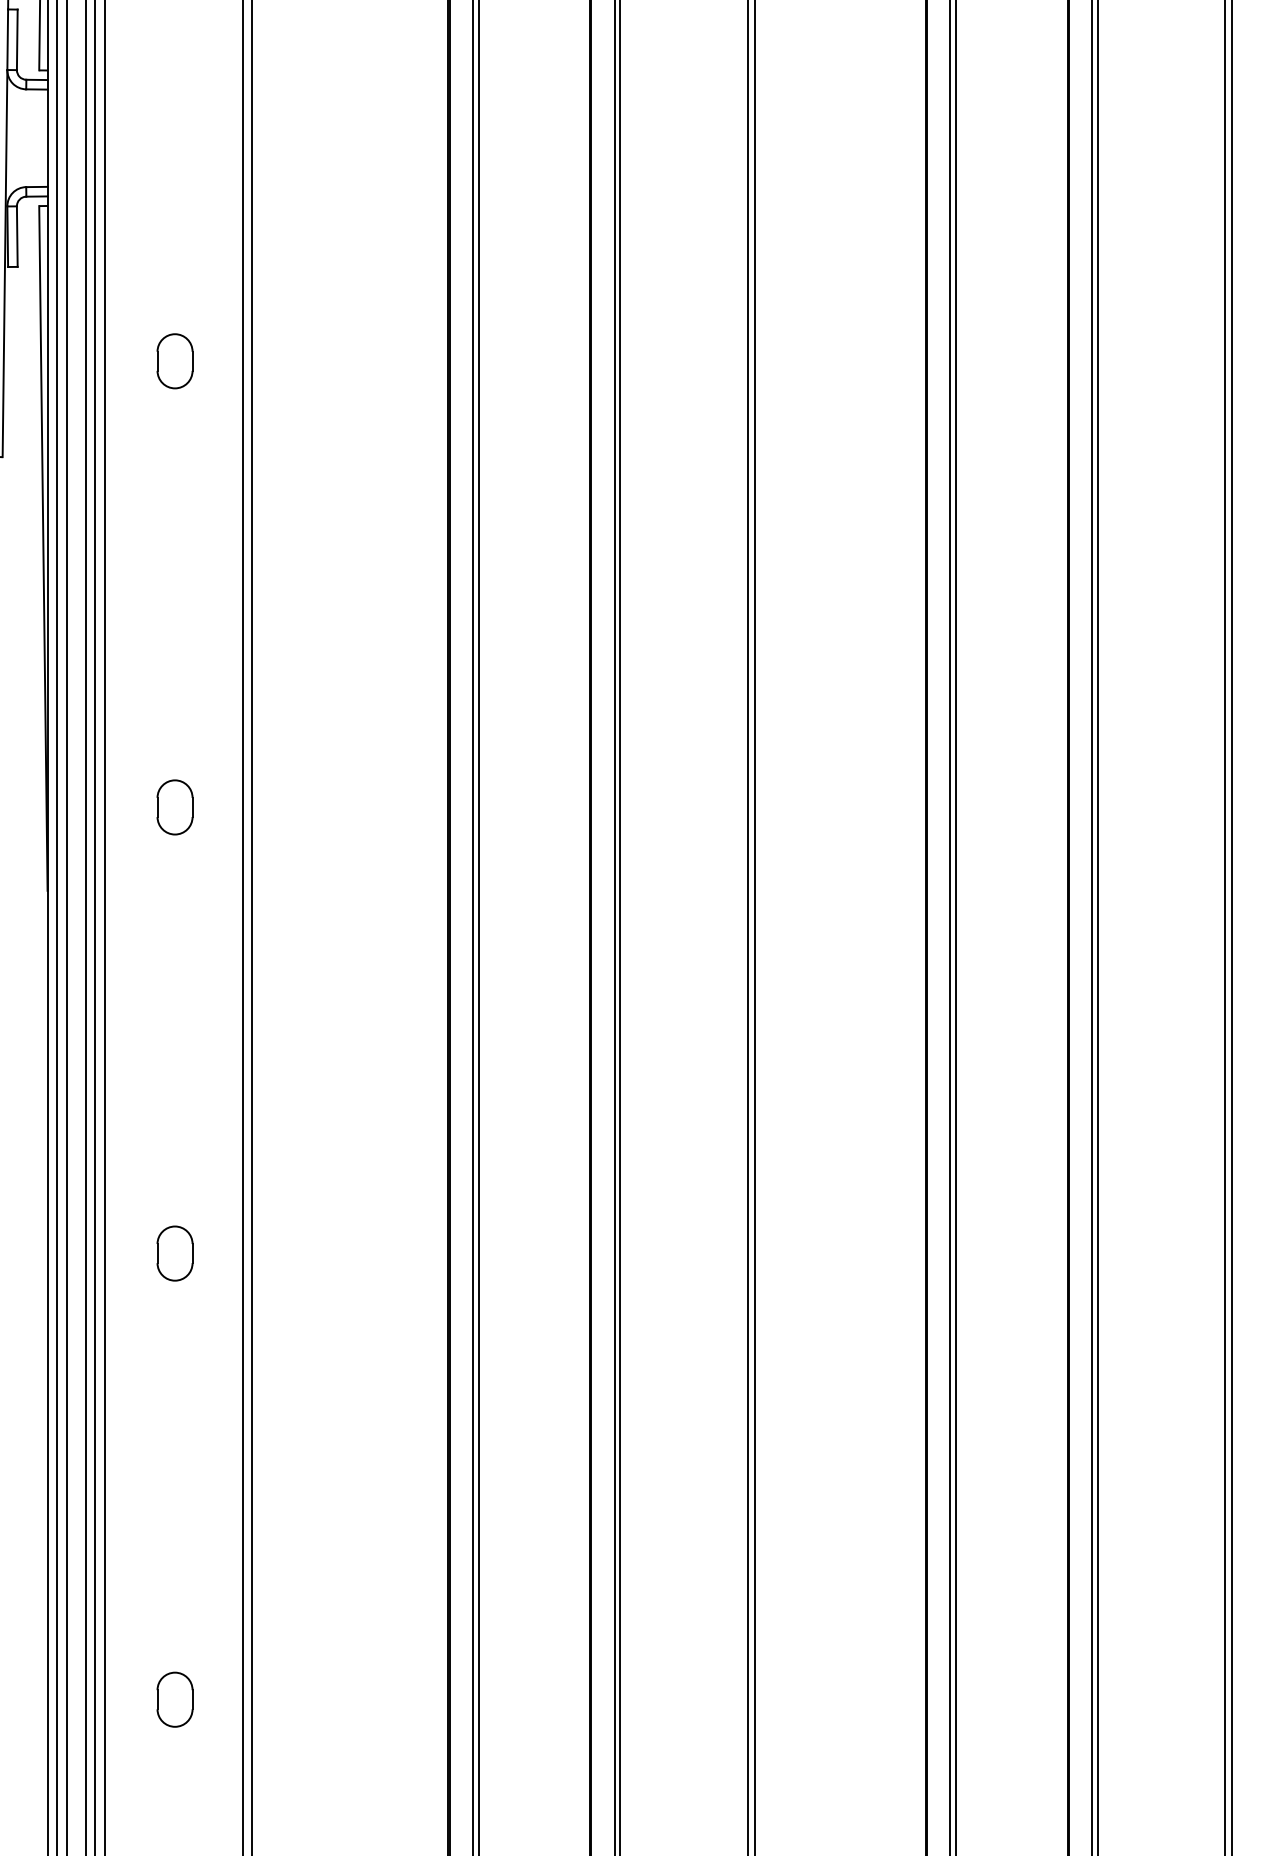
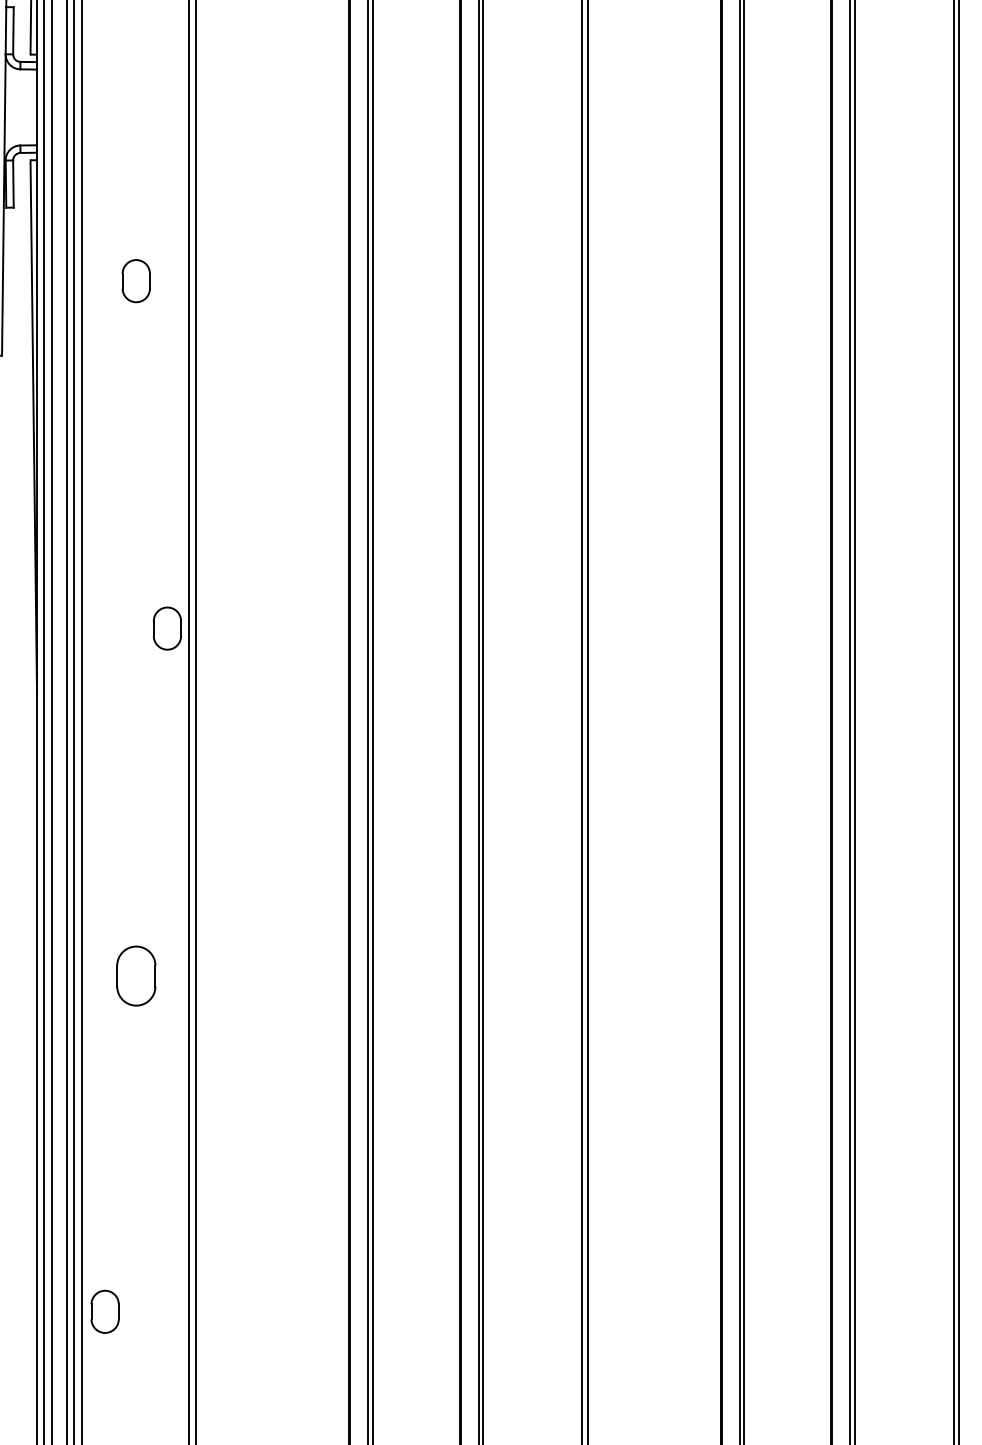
part: (174, 807) -> (167, 628), moved
part: (174, 1253) -> (135, 975), size x1.4
part: (174, 1699) -> (104, 1311), moved

